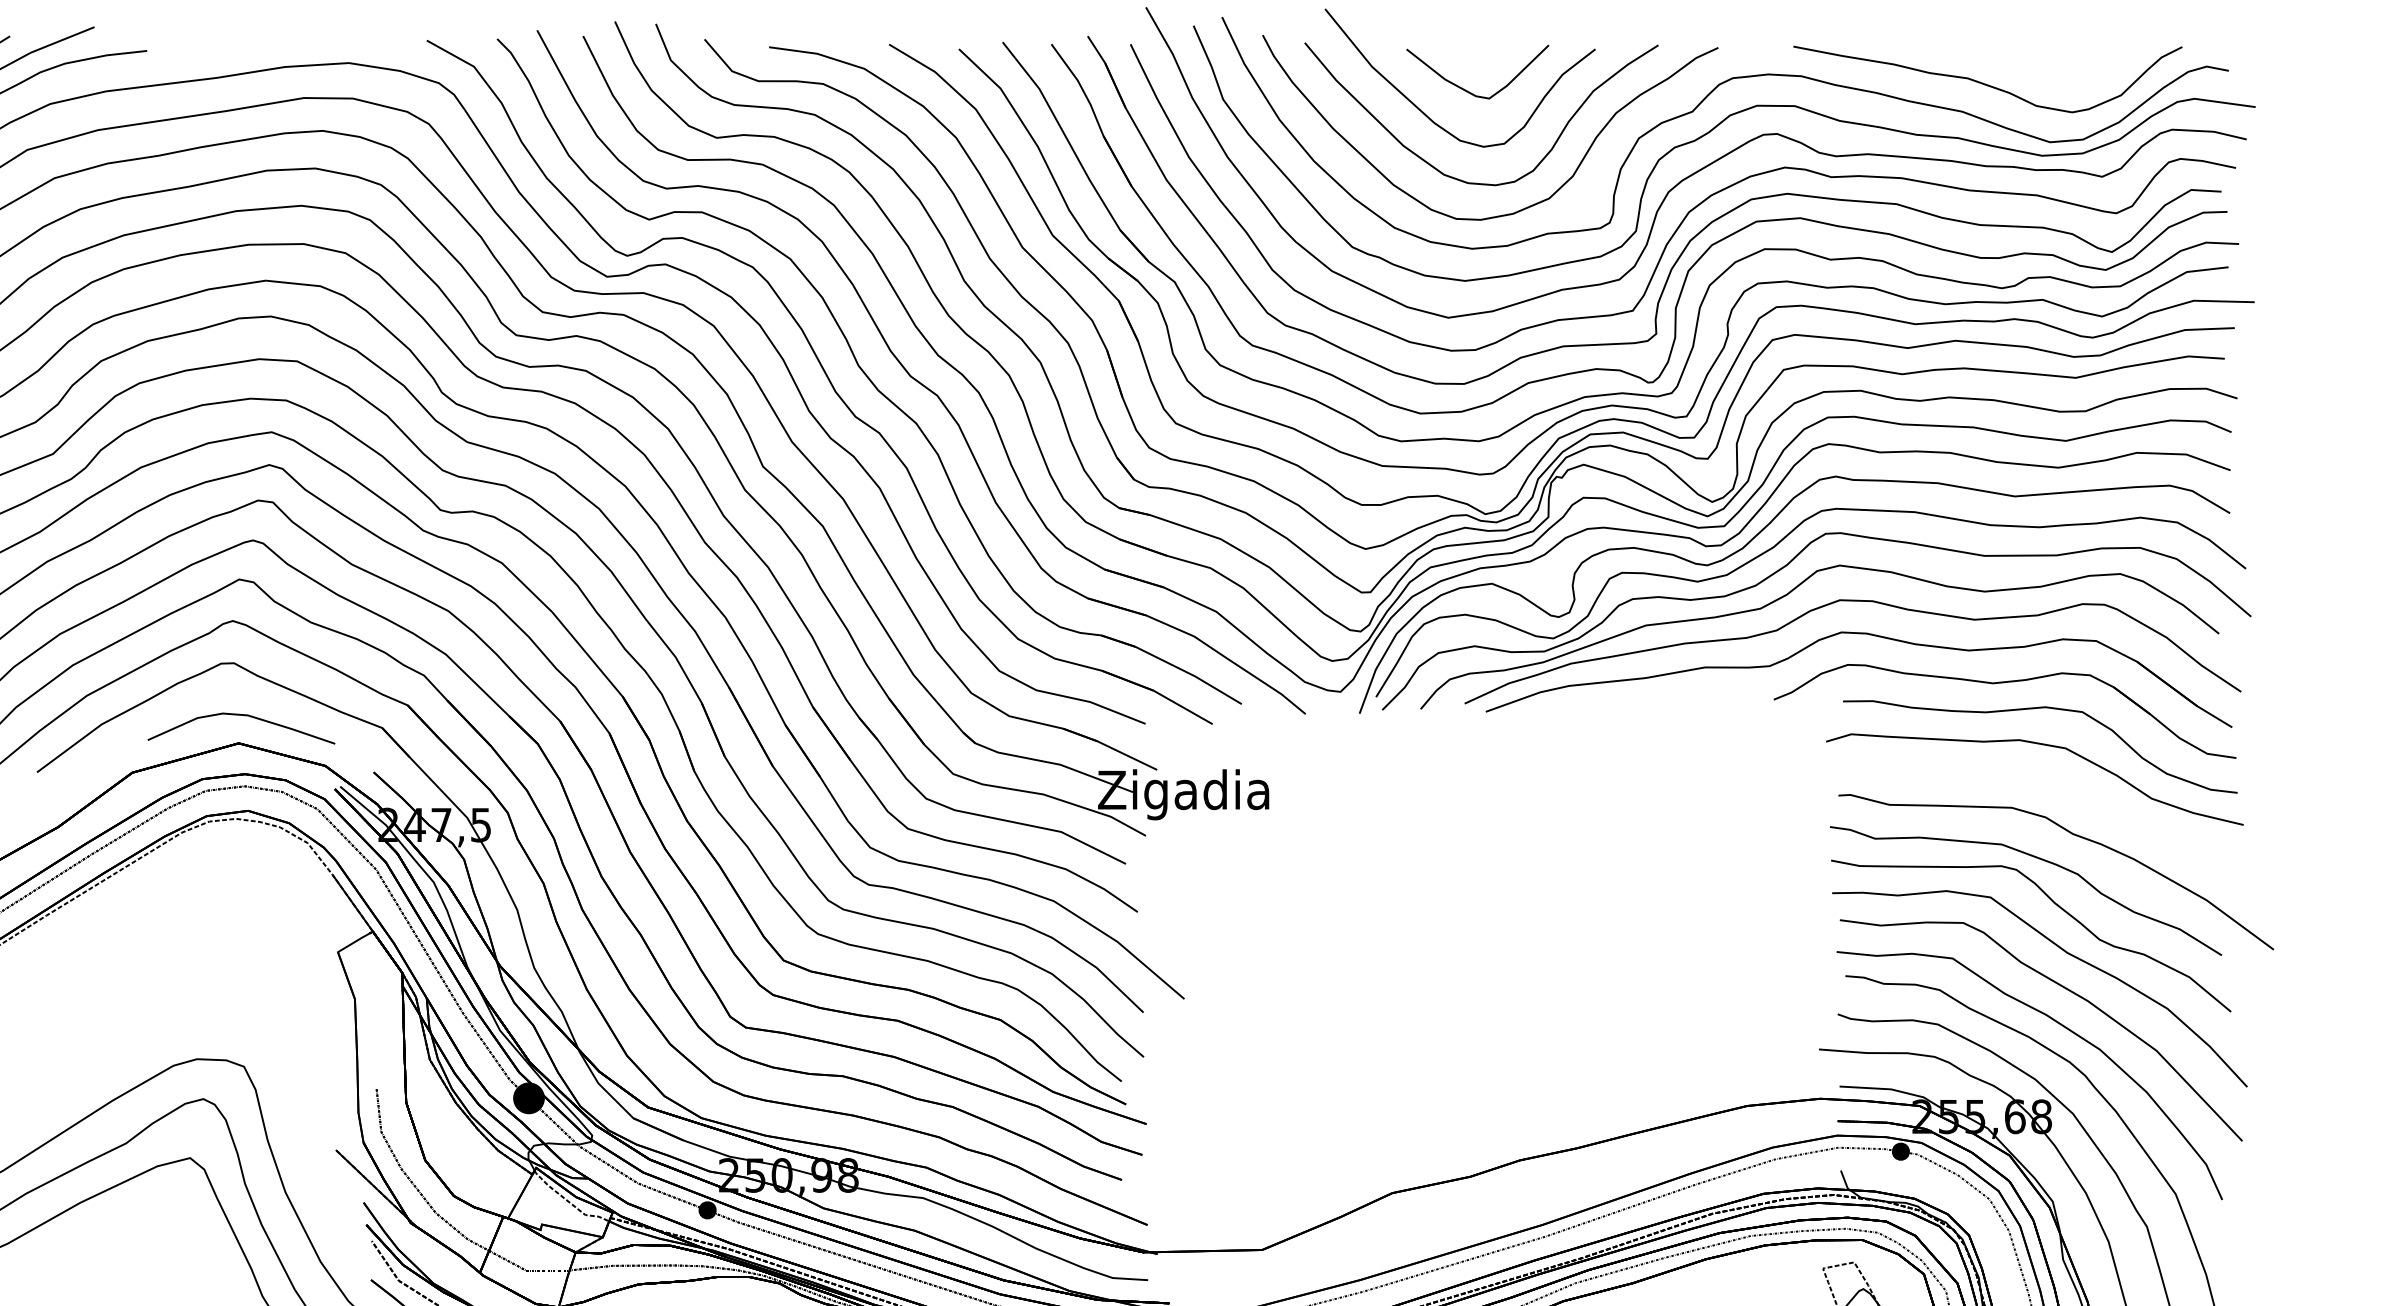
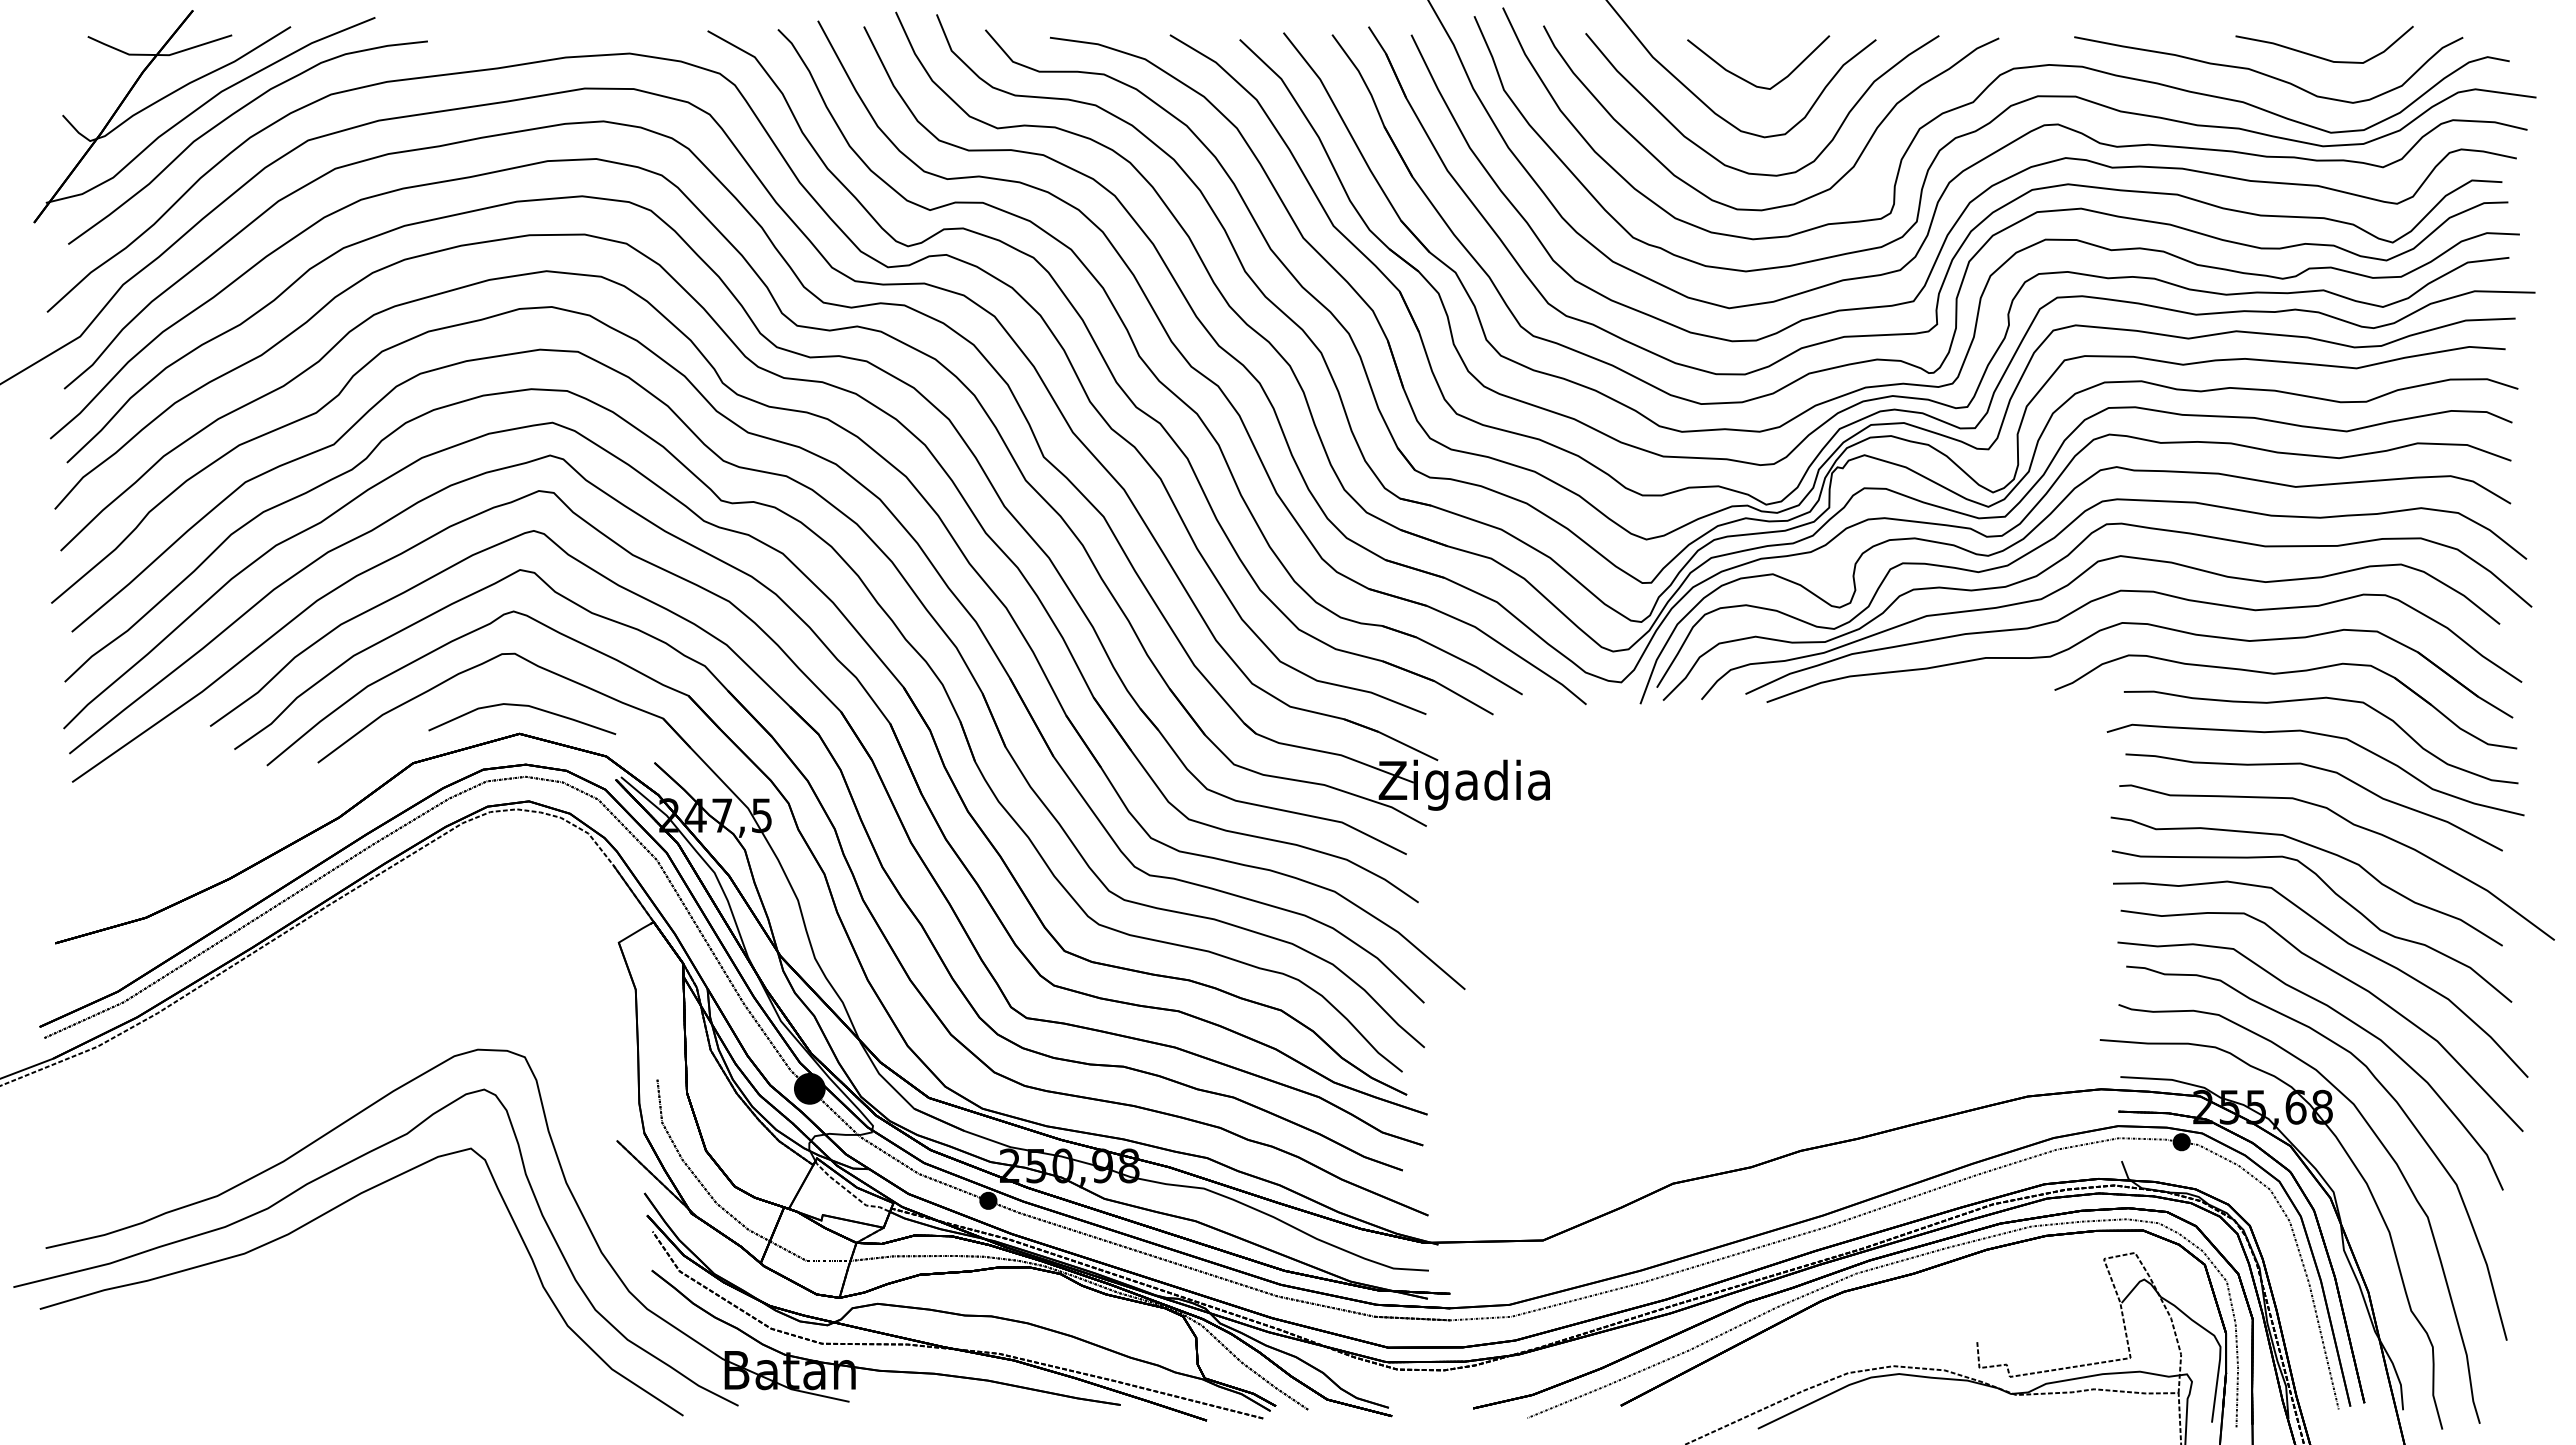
curve: (2039, 66) -> (2320, 56), added
part: (2042, 780) -> (2323, 770), added

